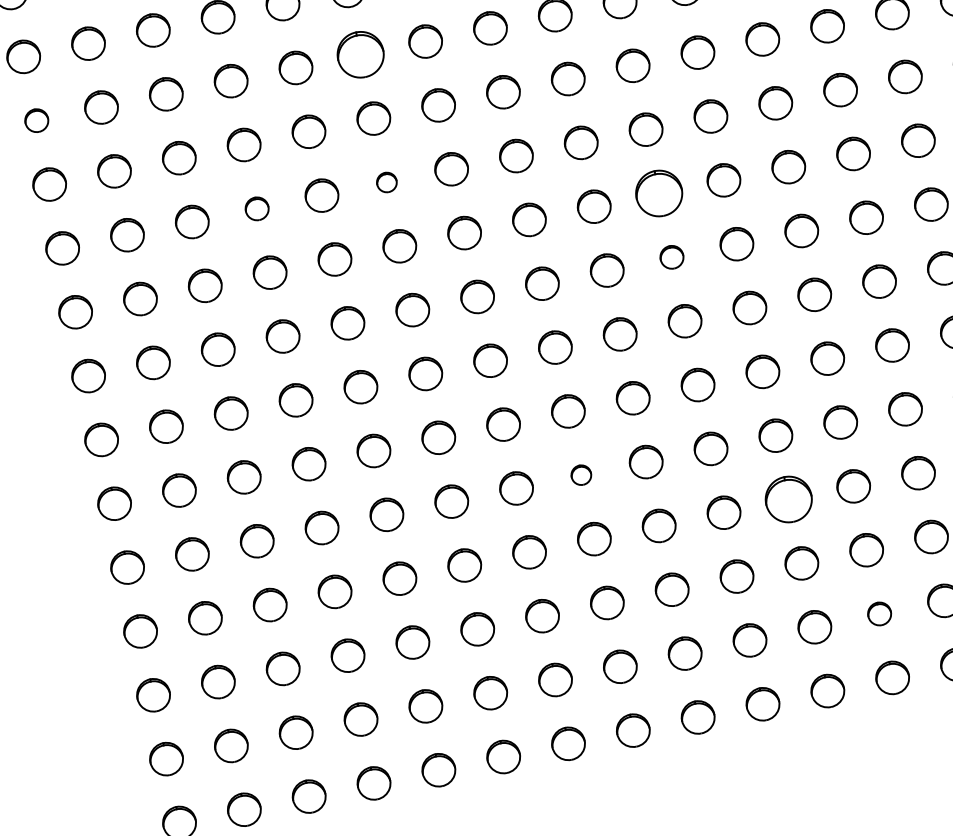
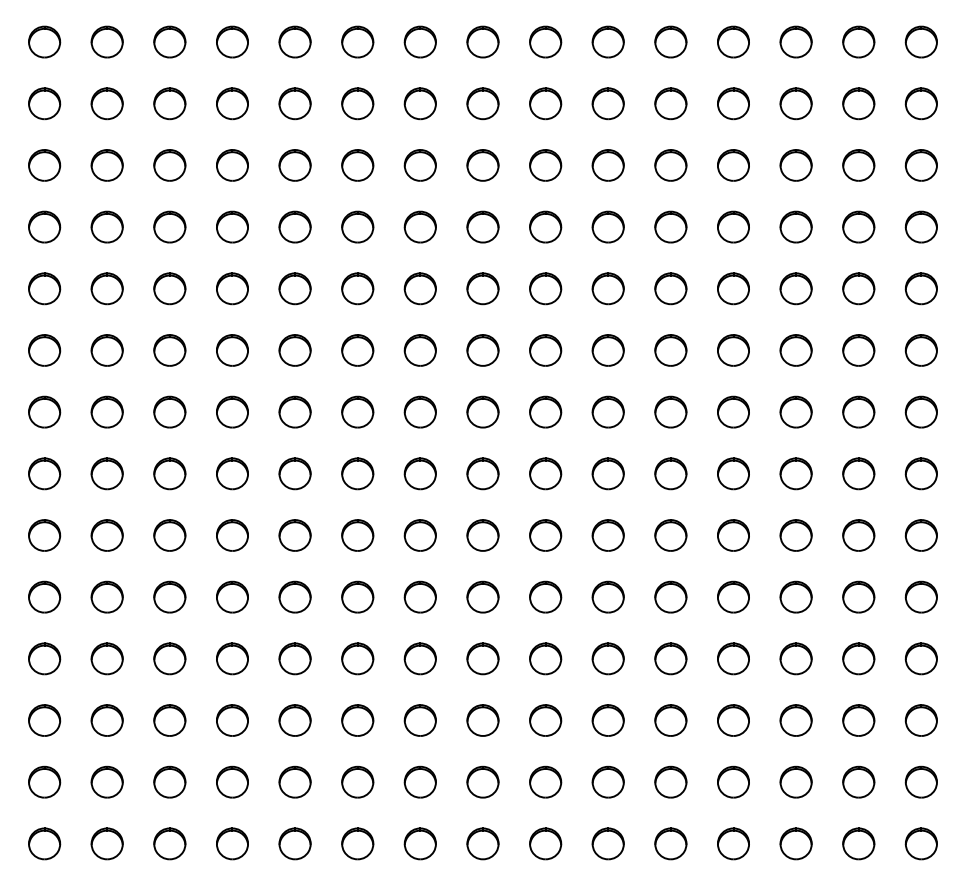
part: (360, 54) -> (357, 165), size x0.71
part: (36, 120) -> (44, 165), size x1.43
part: (386, 182) -> (357, 288), size x1.67
part: (658, 193) -> (607, 350), size x0.71
part: (257, 208) -> (232, 288), size x1.43
part: (671, 256) -> (607, 411), size x1.43
part: (580, 474) -> (482, 596), size x1.67
part: (788, 499) -> (670, 658), size x0.71
part: (879, 613) -> (733, 781), size x1.43

